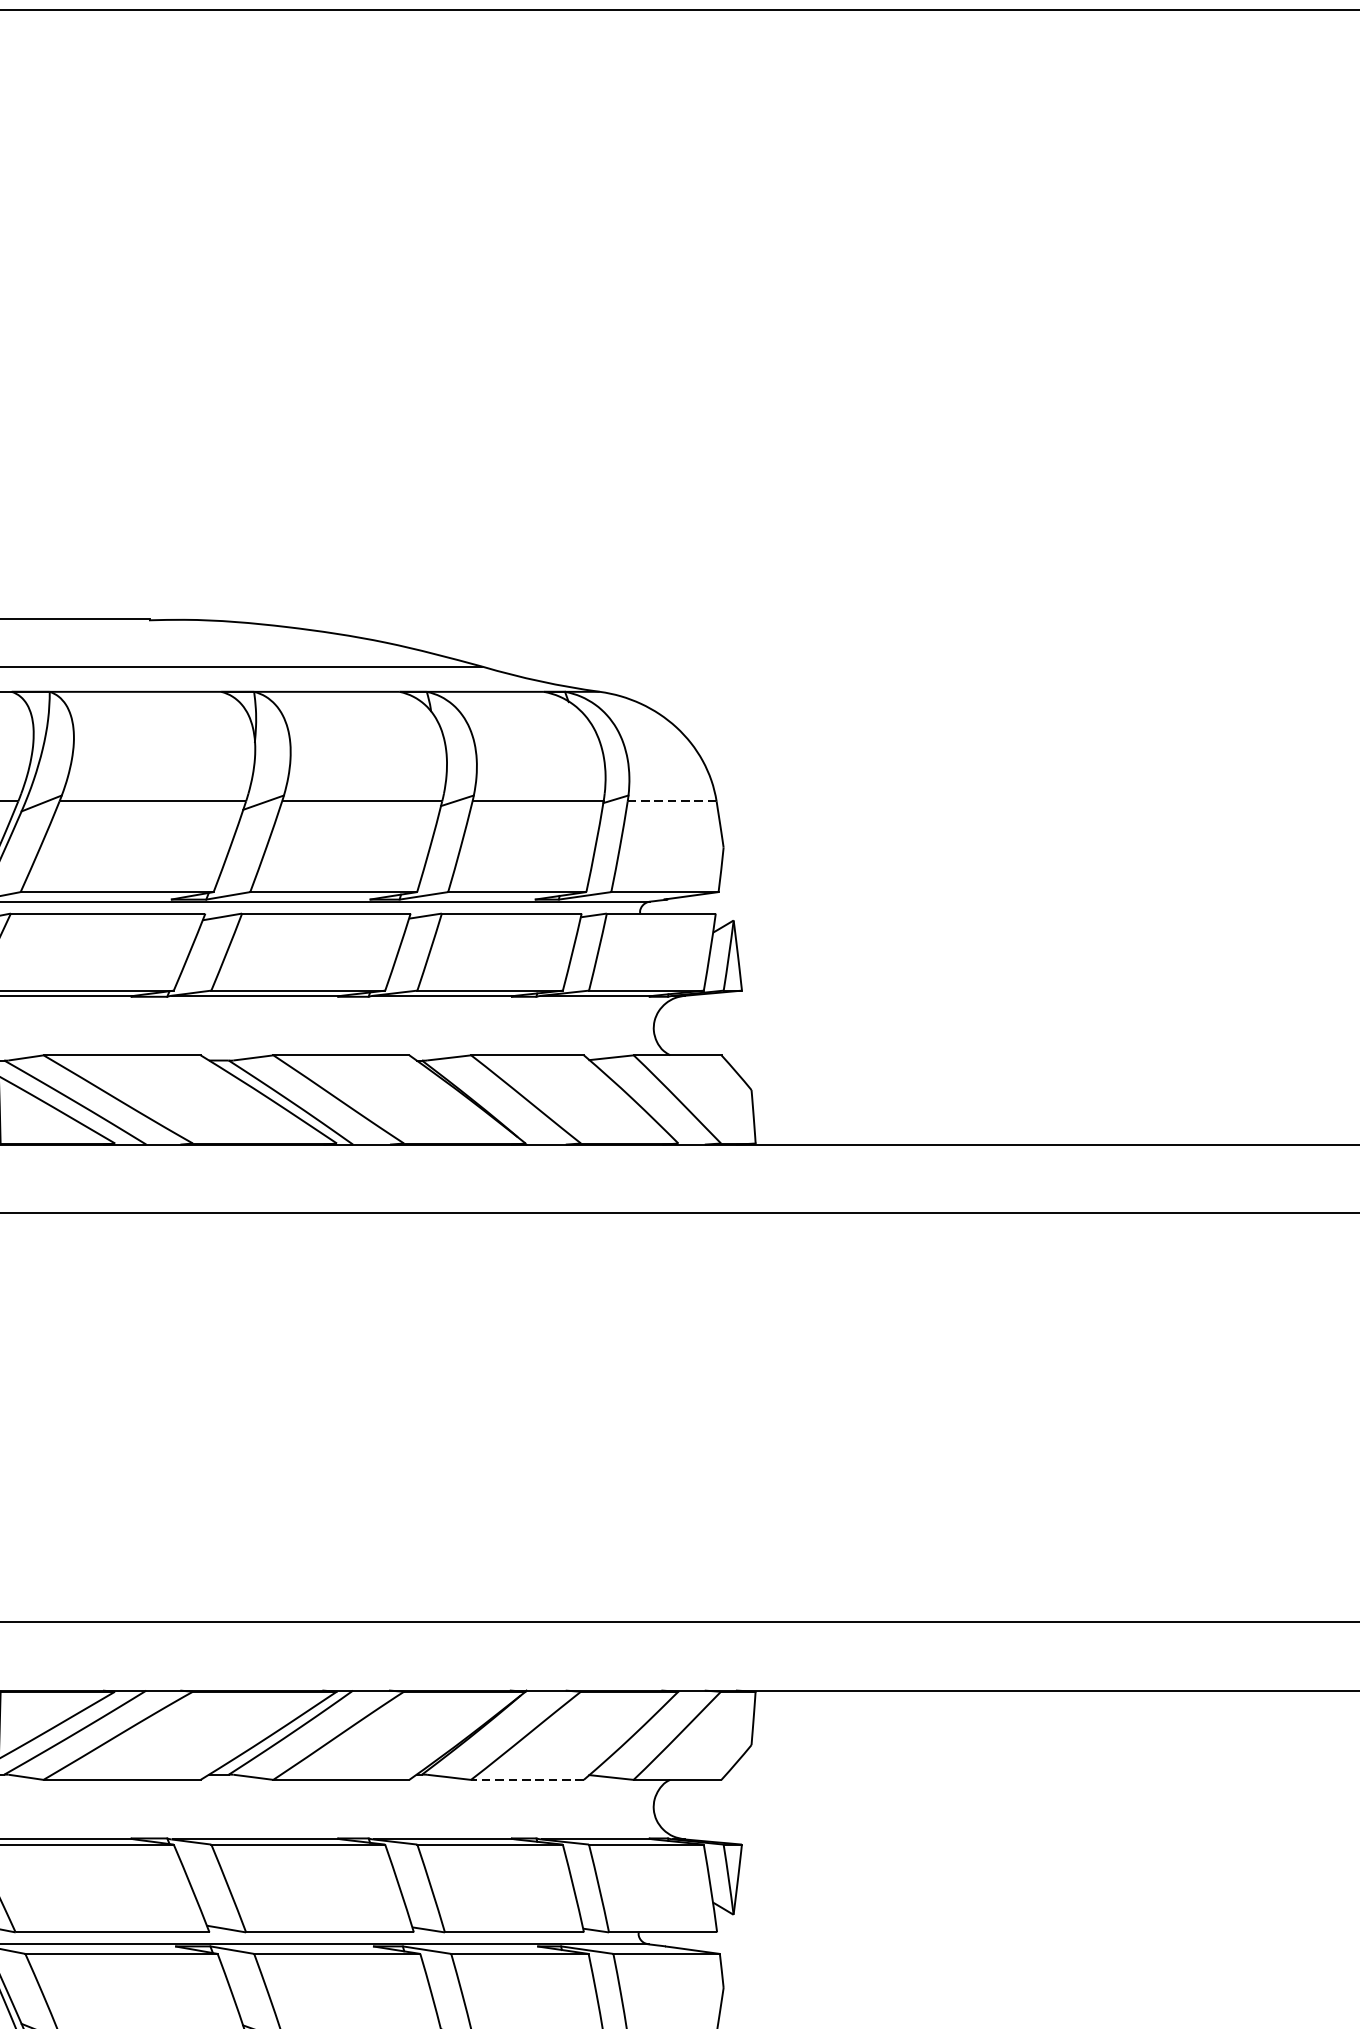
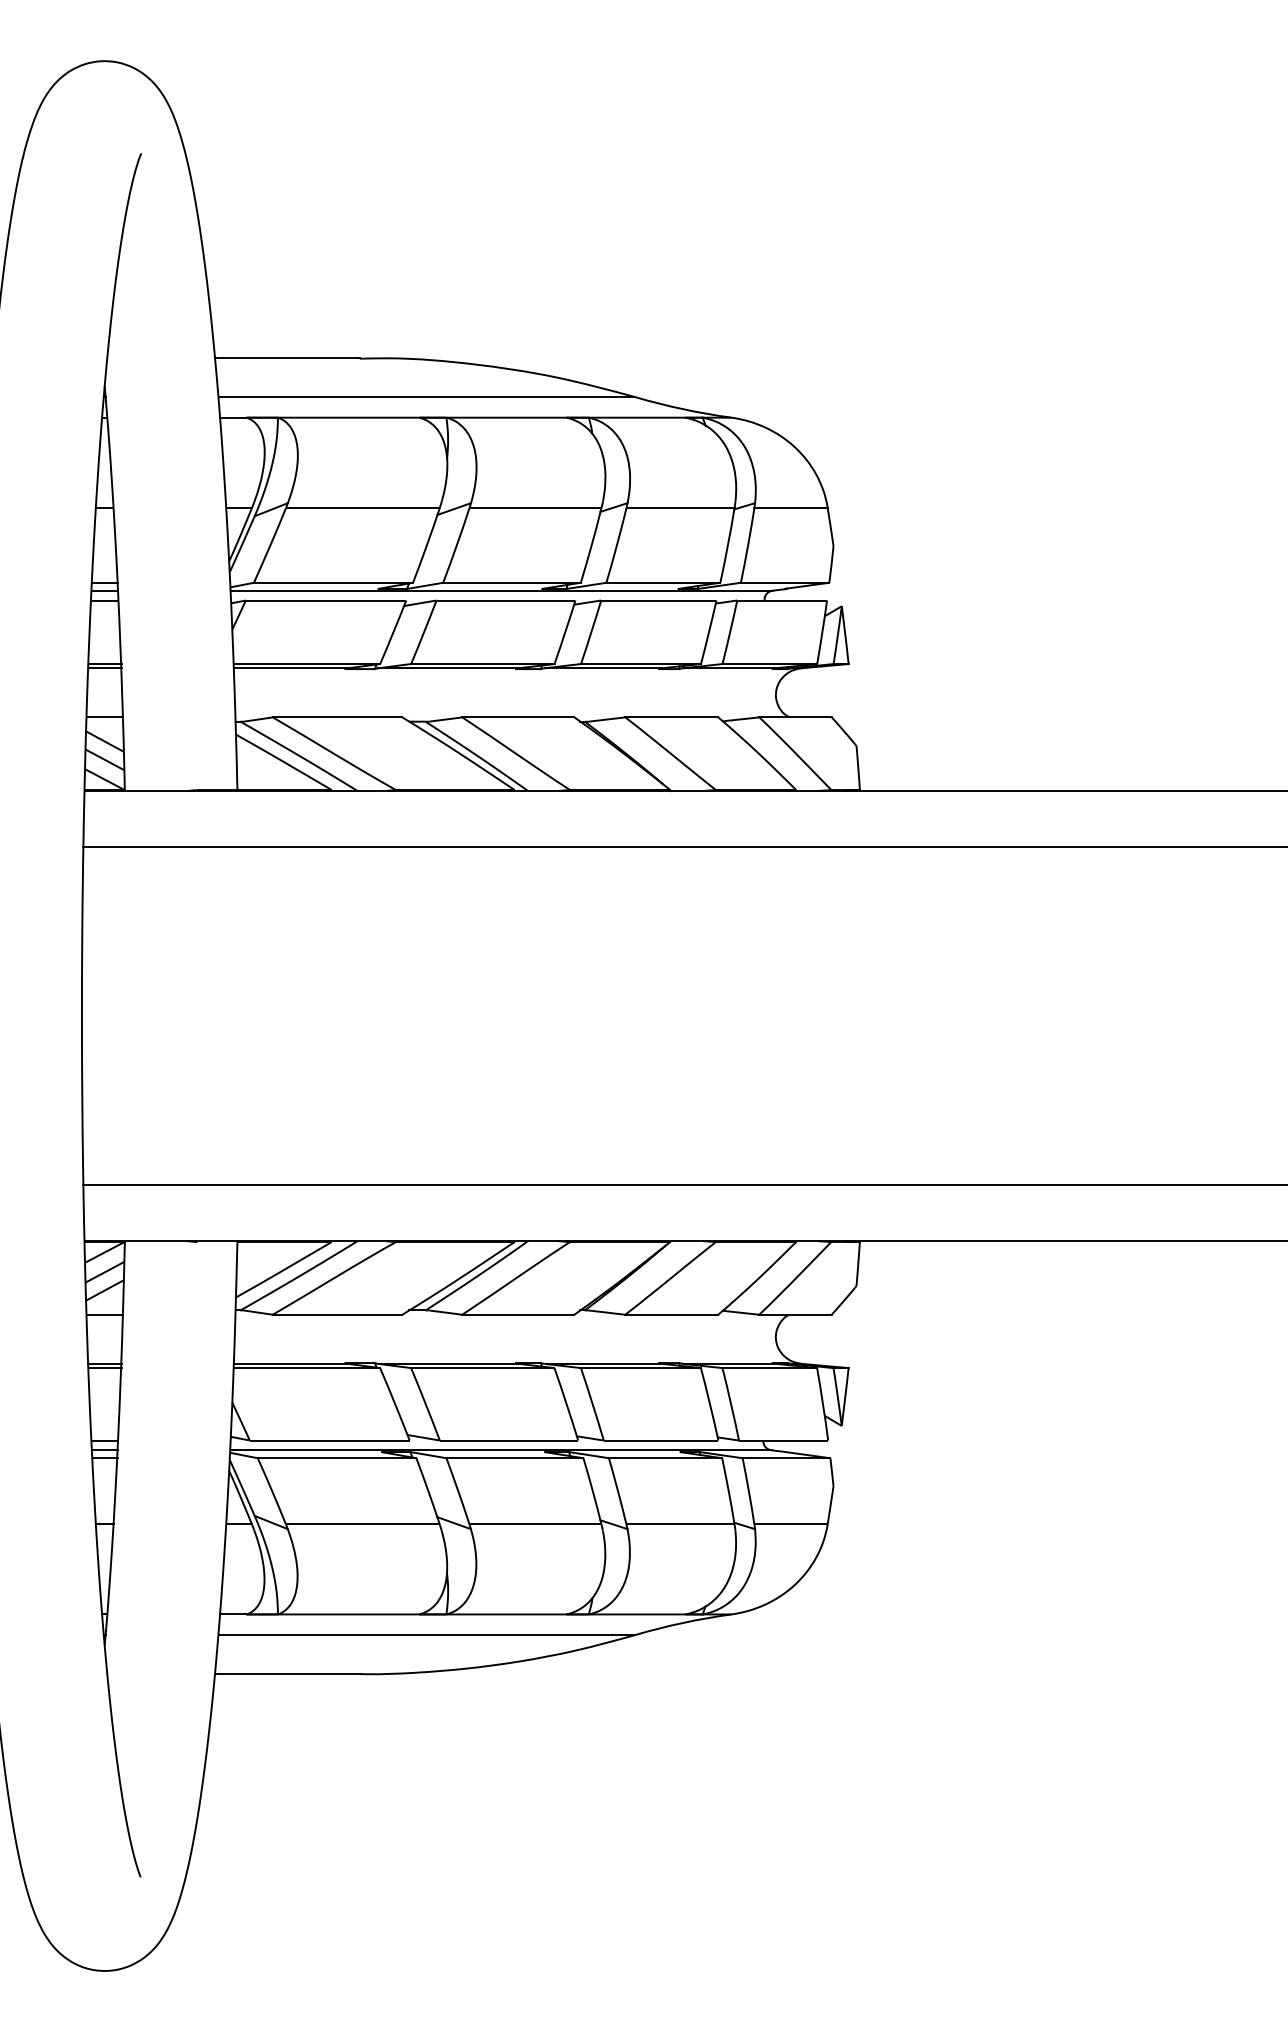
line: (672, 800) -> (791, 507), dashed -> solid
line: (527, 1779) -> (671, 1314), dashed -> solid

